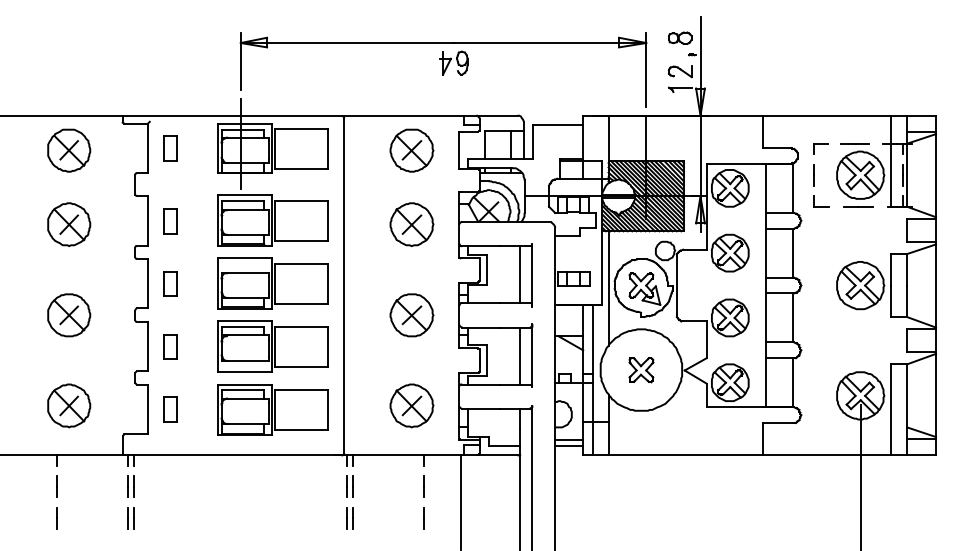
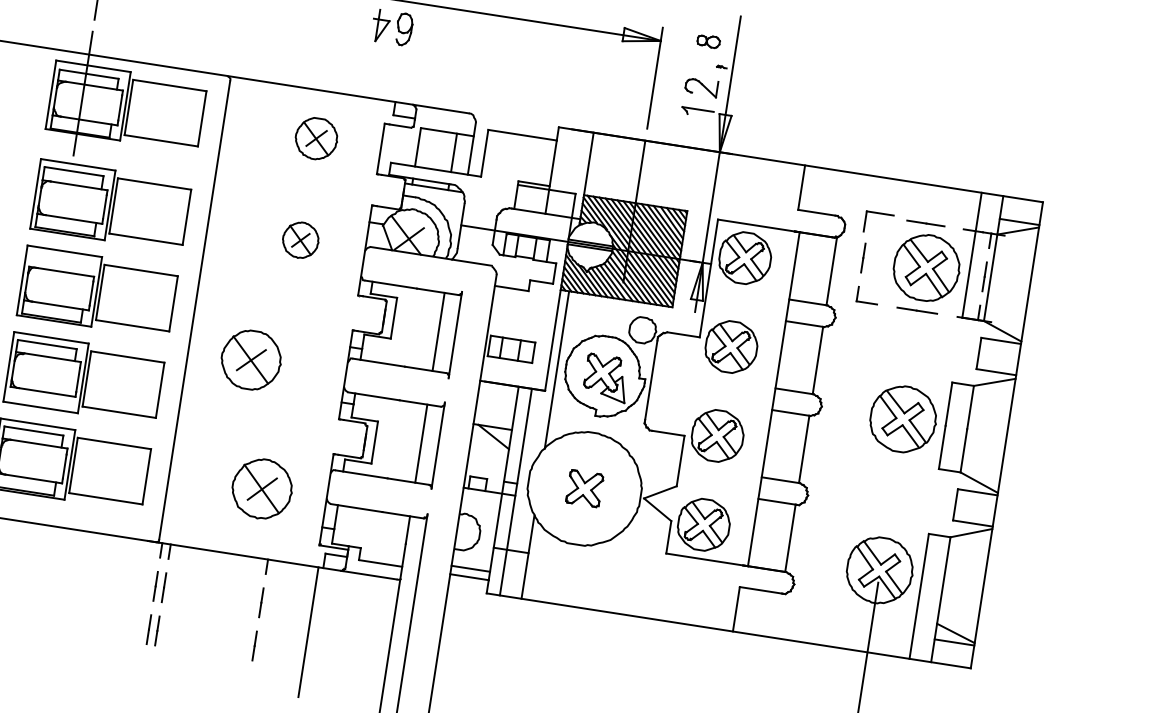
part: (680, 37) -> (708, 40), size x0.7
part: (820, 148) -> (877, 222), size x1.4
part: (411, 150) -> (315, 138), size x0.7
part: (411, 224) -> (300, 240), size x0.6
part: (411, 315) -> (250, 360), moved

